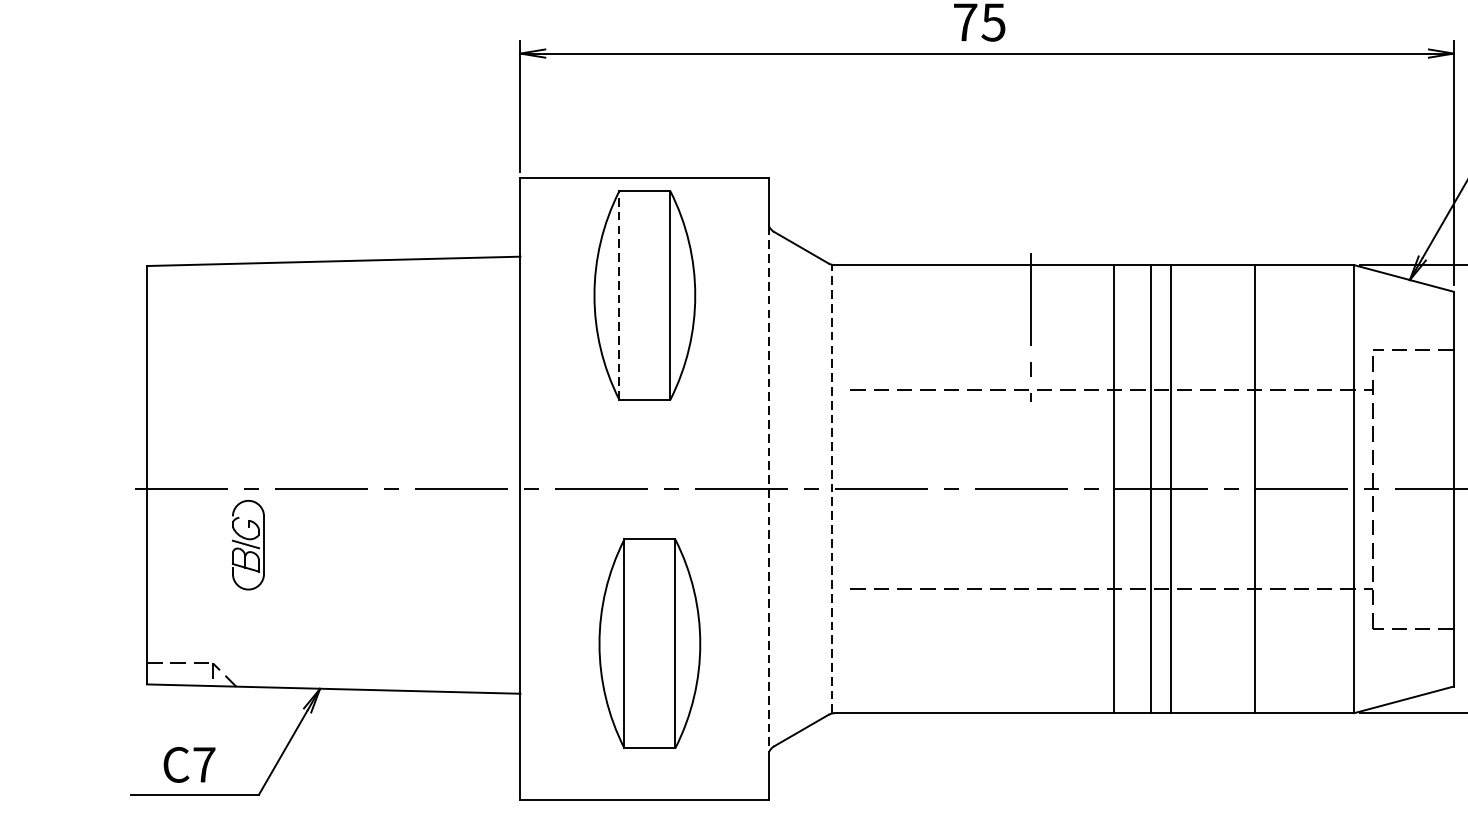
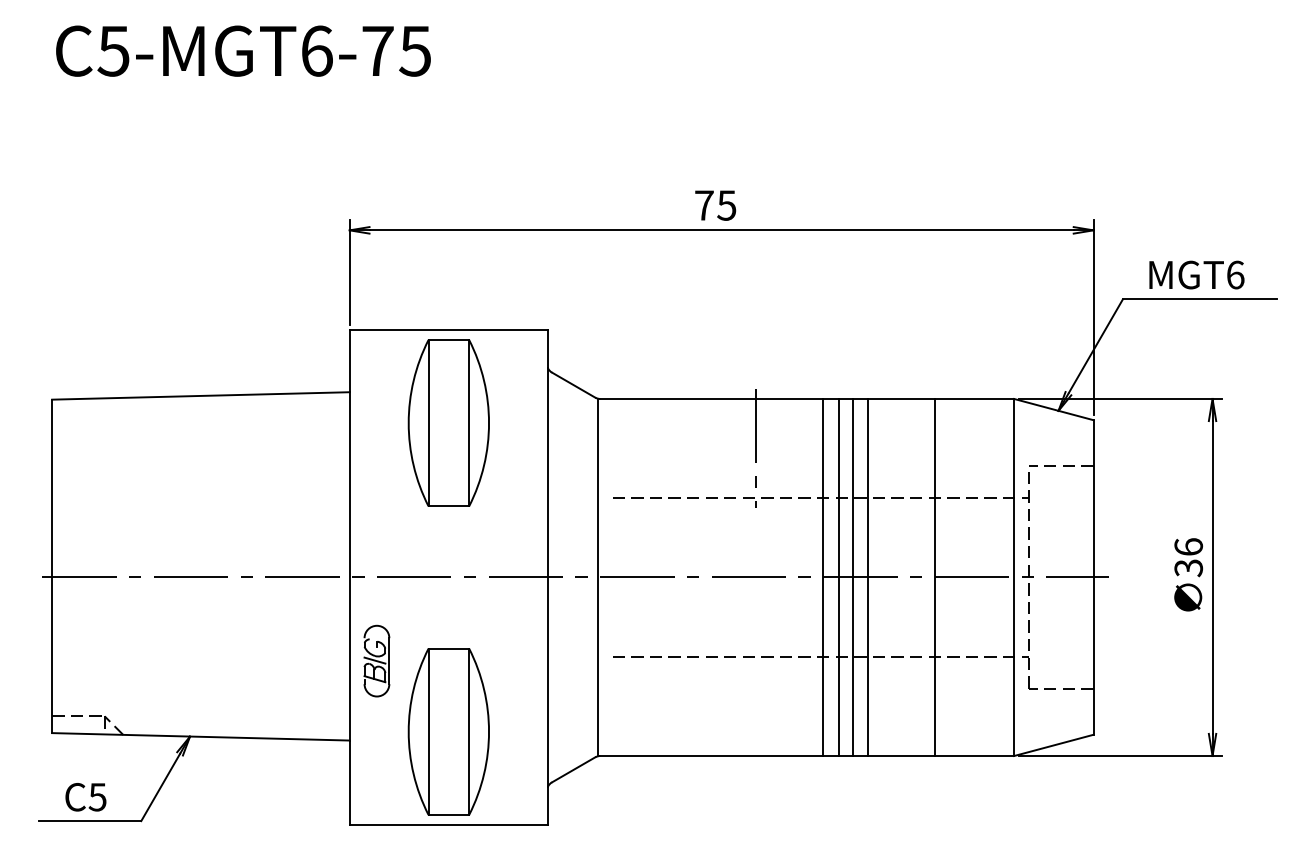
line: (619, 294) -> (428, 422), dashed -> solid
line: (769, 489) -> (548, 577), dashed -> solid
line: (831, 489) -> (597, 577), dashed -> solid
line: (1133, 489) -> (838, 577), added
part: (247, 544) -> (376, 660), moved
part: (649, 643) -> (448, 731), moved
text: (203, 765) -> (97, 797), C7 -> C5

